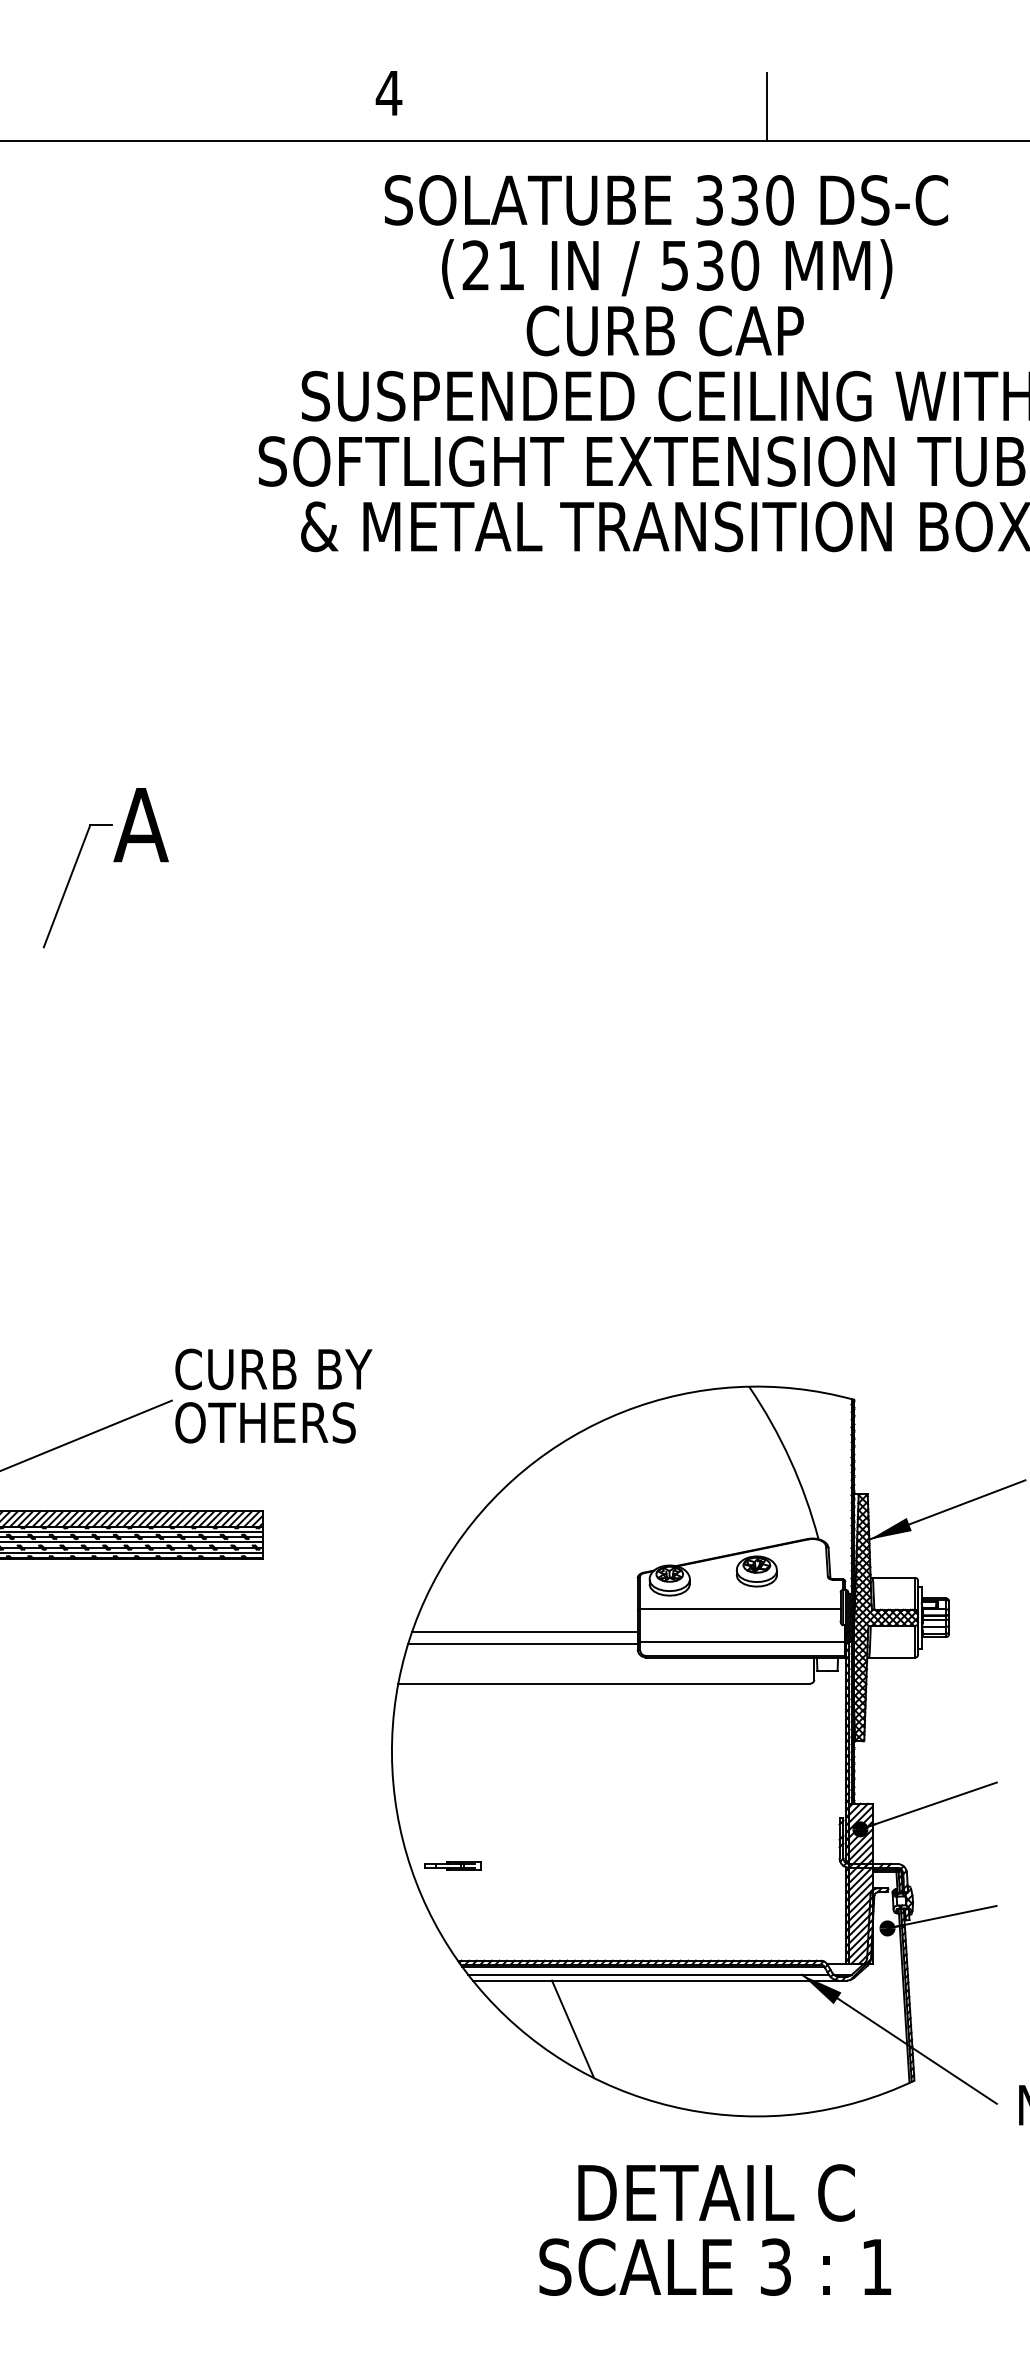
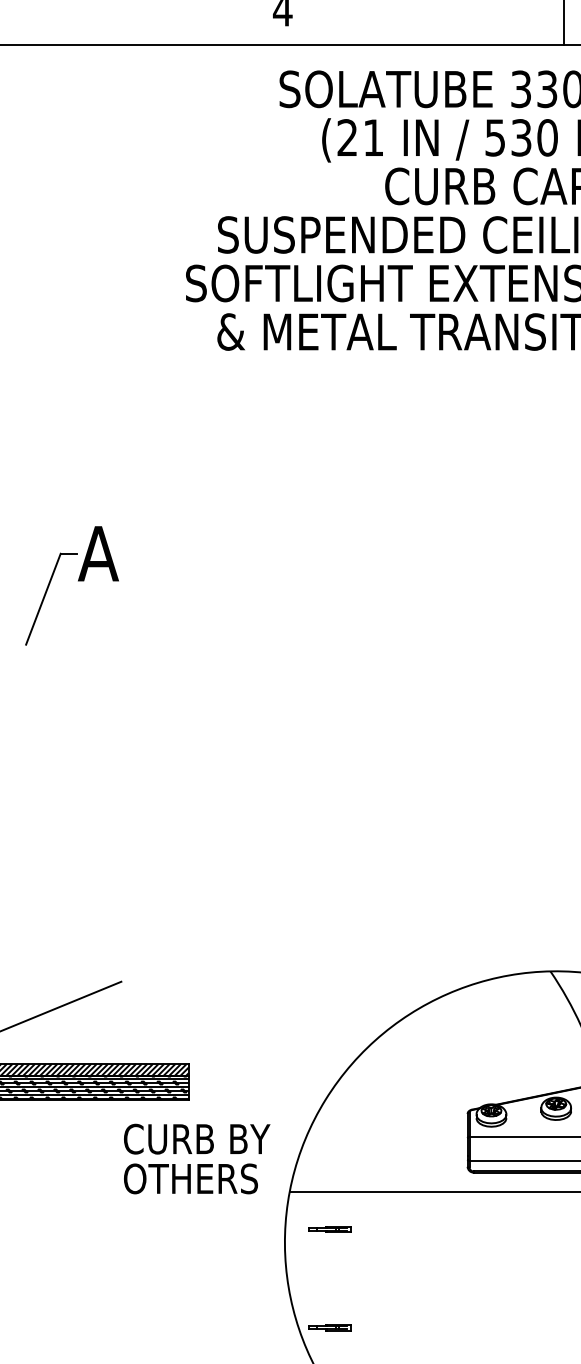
text: (273, 1395) -> (196, 1158), moved
line: (524, 1632) -> (383, 1154), removed
line: (522, 1643) -> (381, 1162), removed
part: (452, 1733) -> (329, 1229), added

